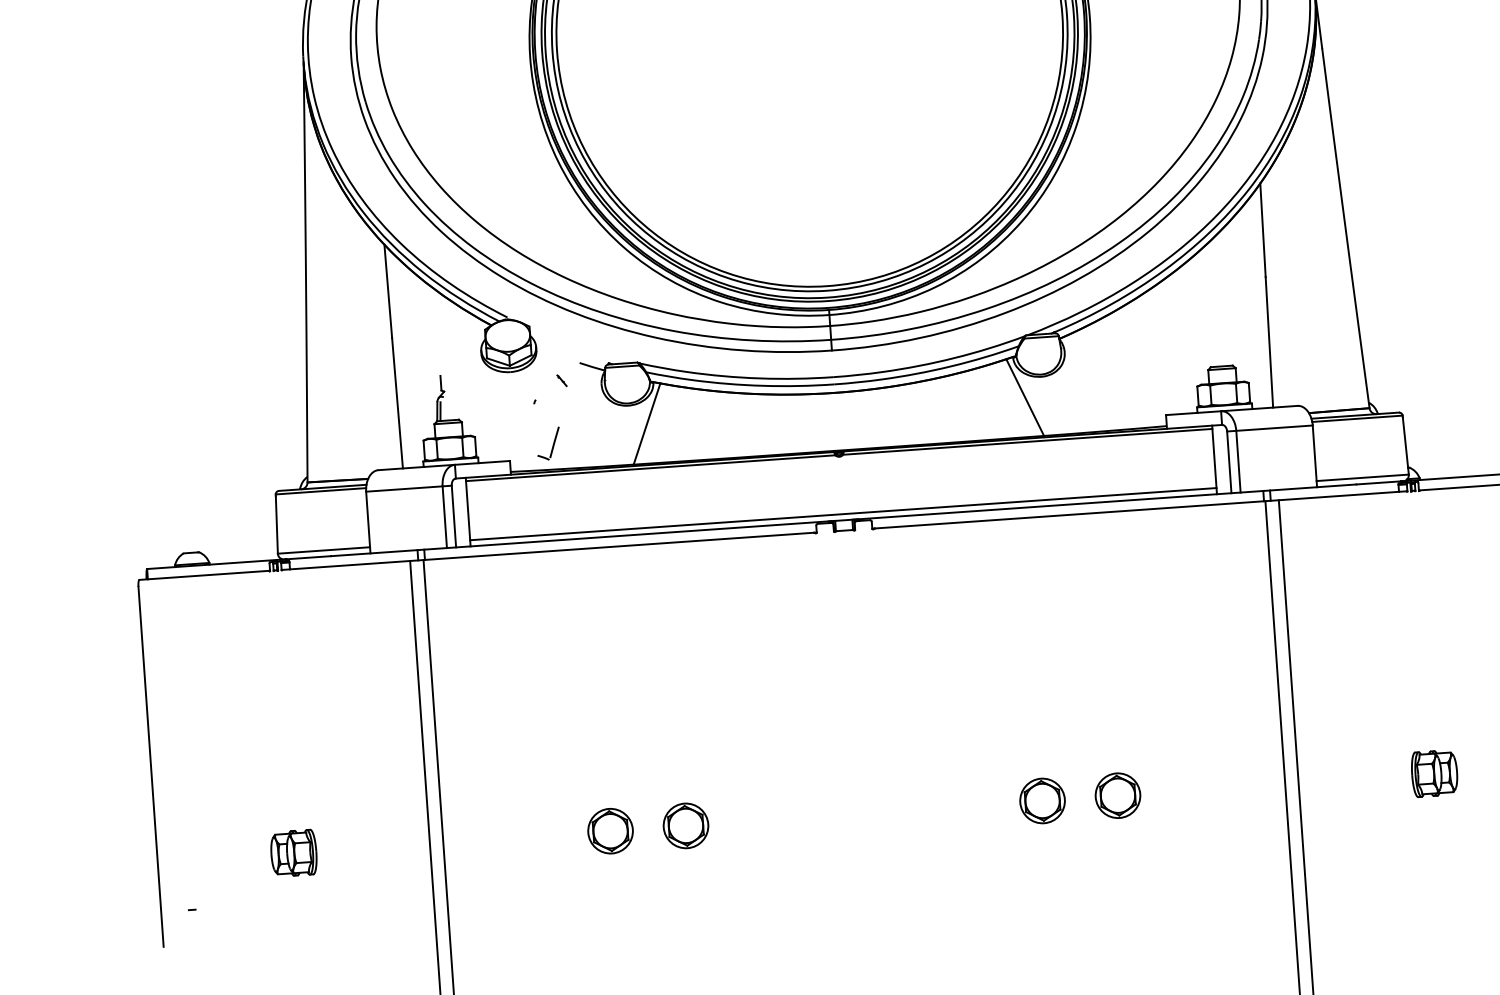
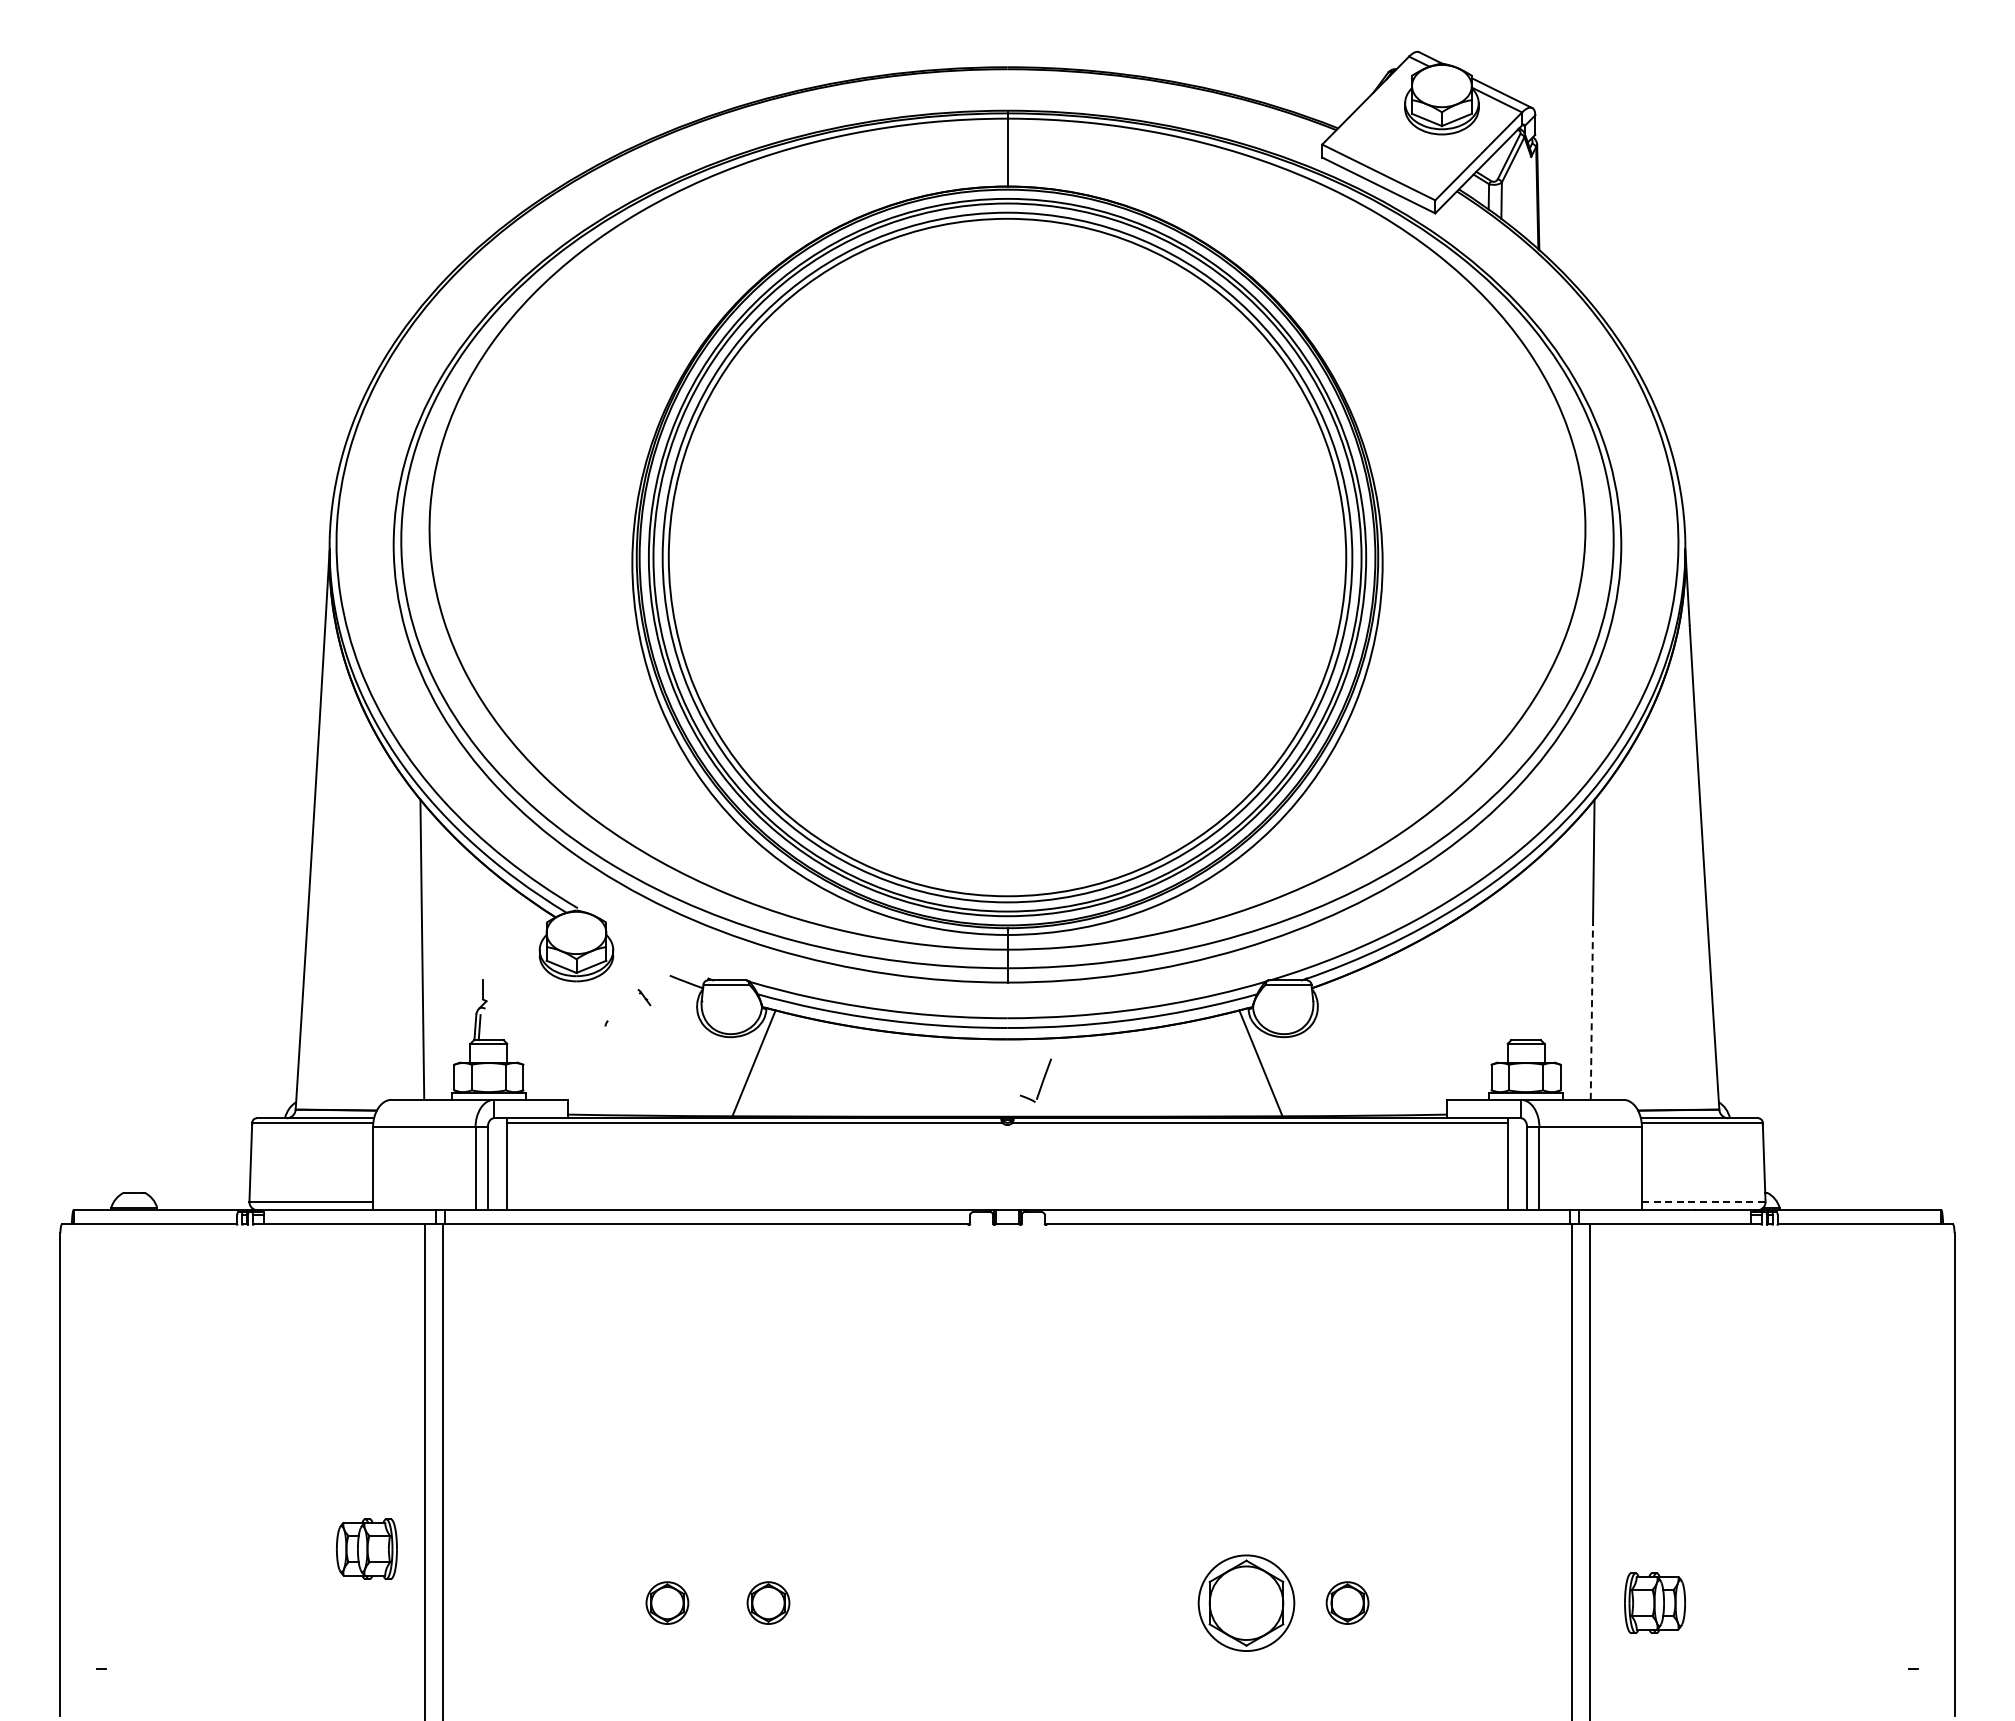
line: (1269, 341) -> (1591, 1011), solid -> dashed
part: (552, 444) -> (1041, 1082), moved
line: (1362, 477) -> (1703, 1201), solid -> dashed
line: (843, 513) -> (1007, 1201), removed
part: (1434, 773) -> (1654, 1602), moved
part: (1117, 795) -> (1347, 1602), size x0.7
part: (1042, 800) -> (1246, 1602), size x1.6
part: (685, 825) -> (768, 1602), size x0.7
part: (610, 830) -> (667, 1602), size x0.7
part: (293, 852) -> (366, 1548), moved

